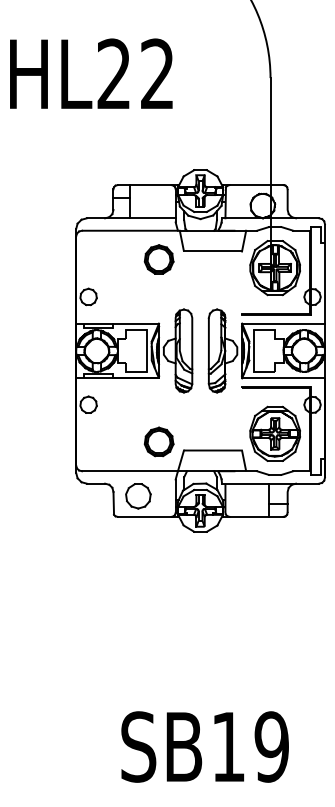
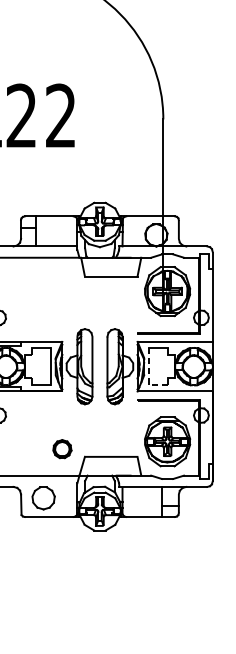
part: (158, 259) -> (61, 283), removed
line: (254, 361) -> (148, 376), solid -> dashed
part: (158, 441) -> (61, 448), size x0.7

